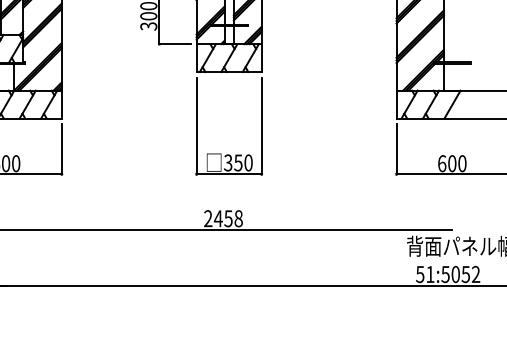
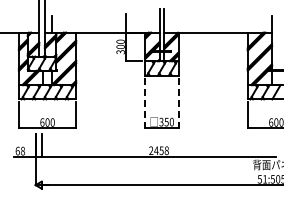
line: (197, 126) -> (145, 103), solid -> dashed
line: (261, 126) -> (178, 103), solid -> dashed

